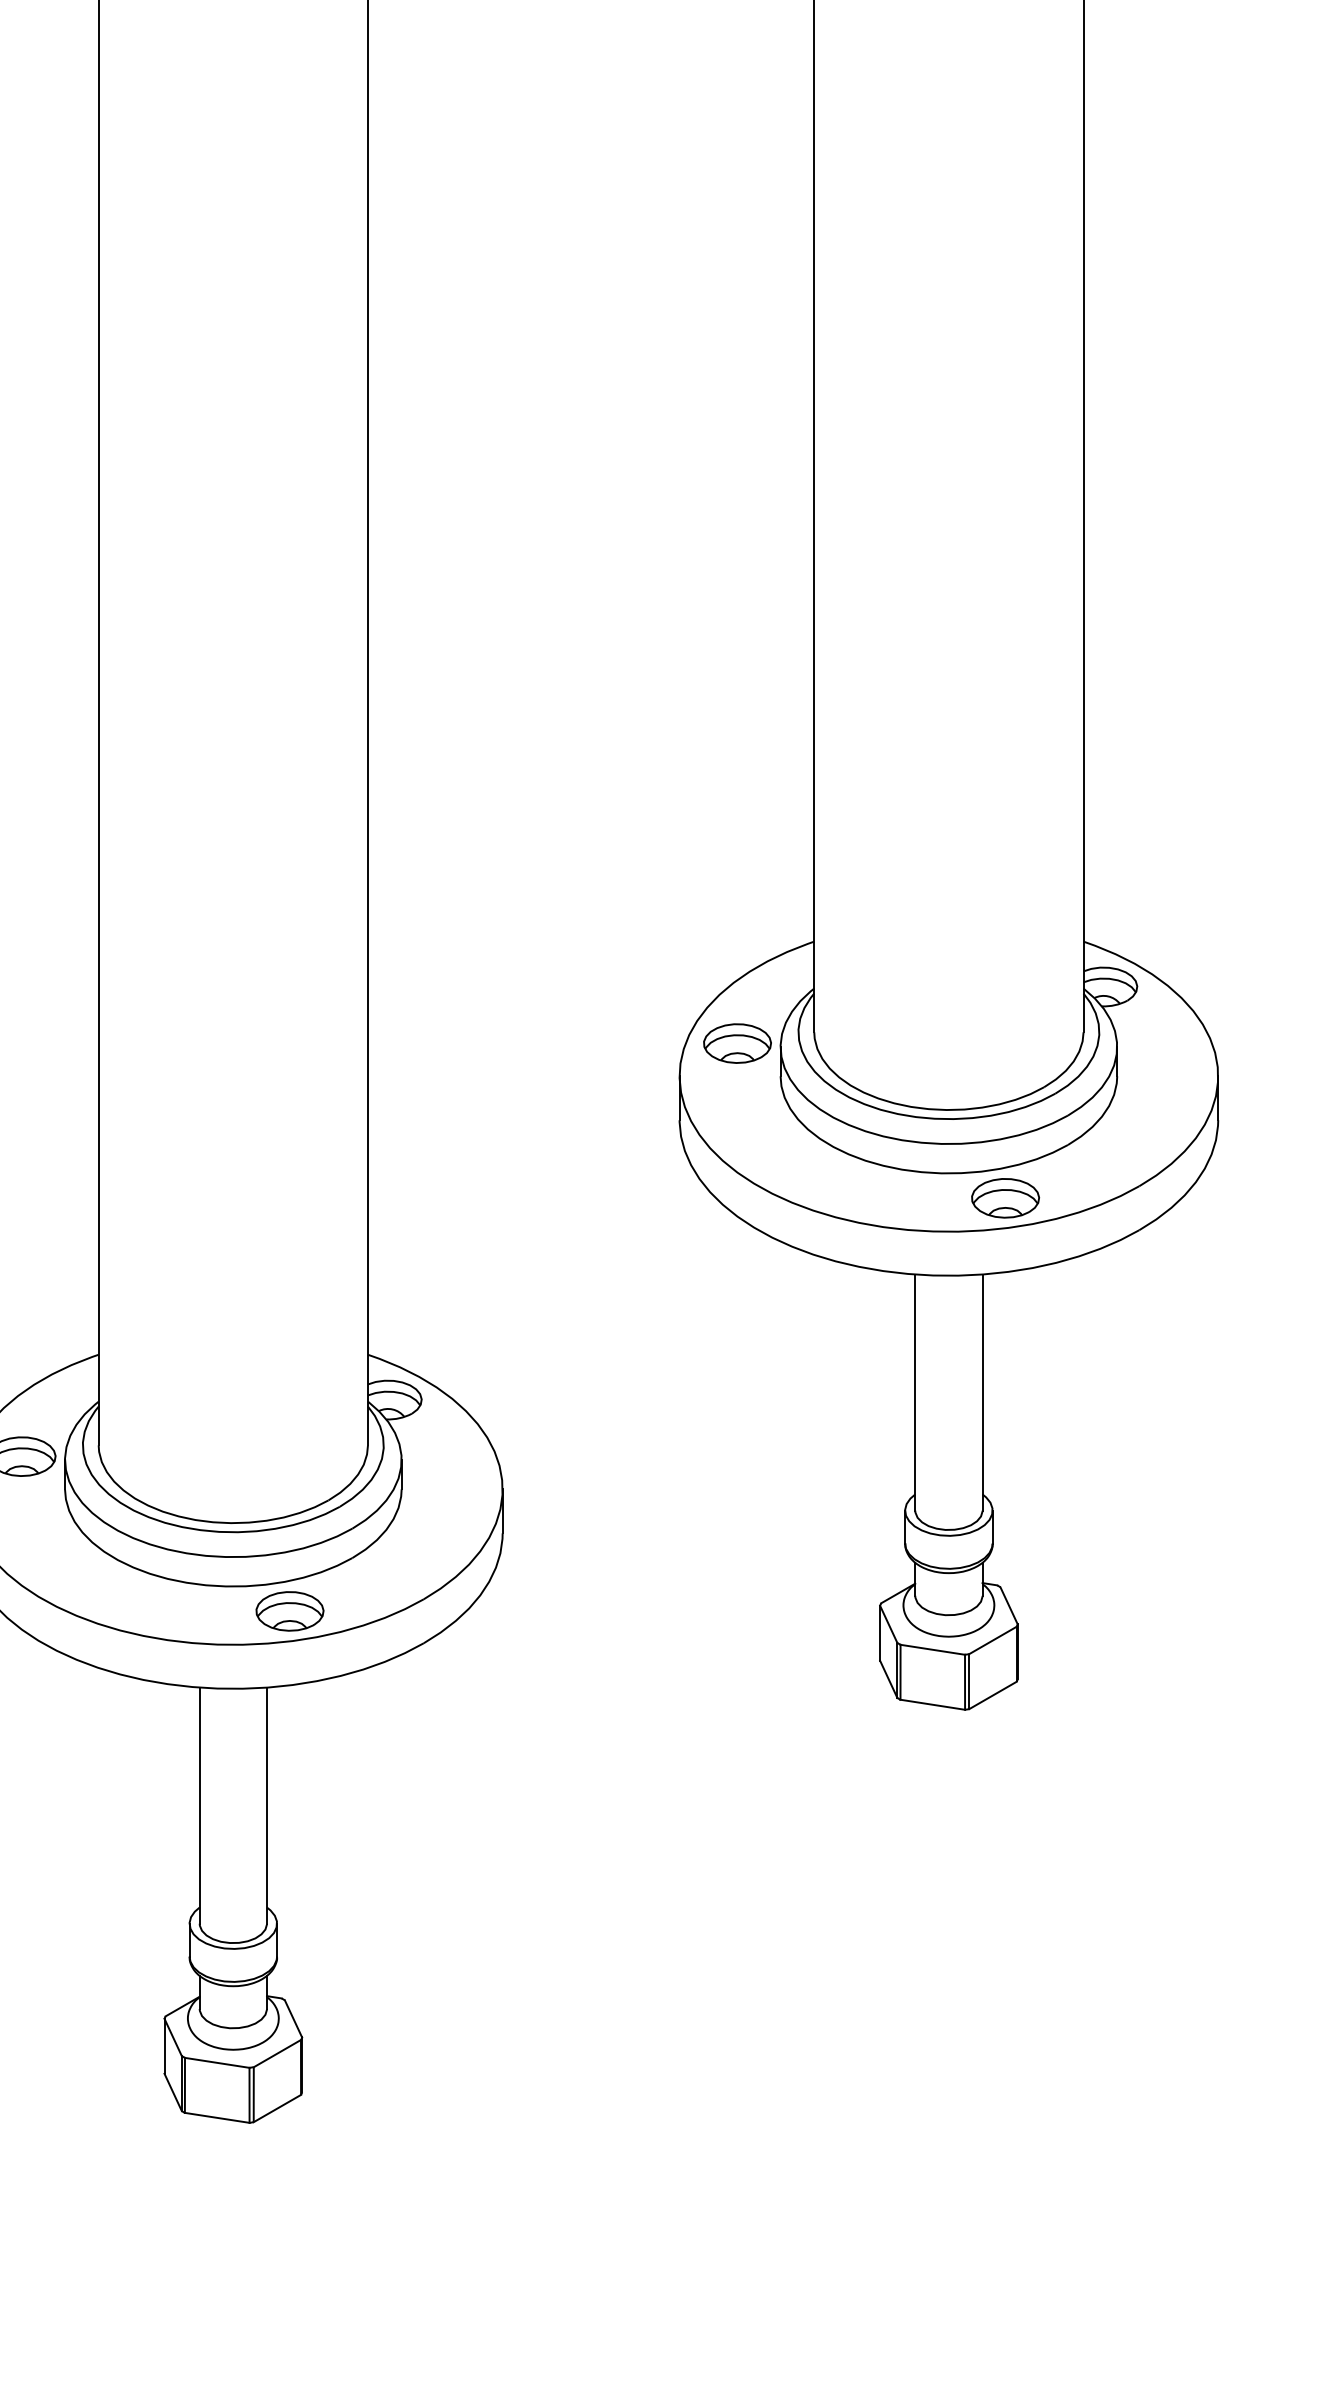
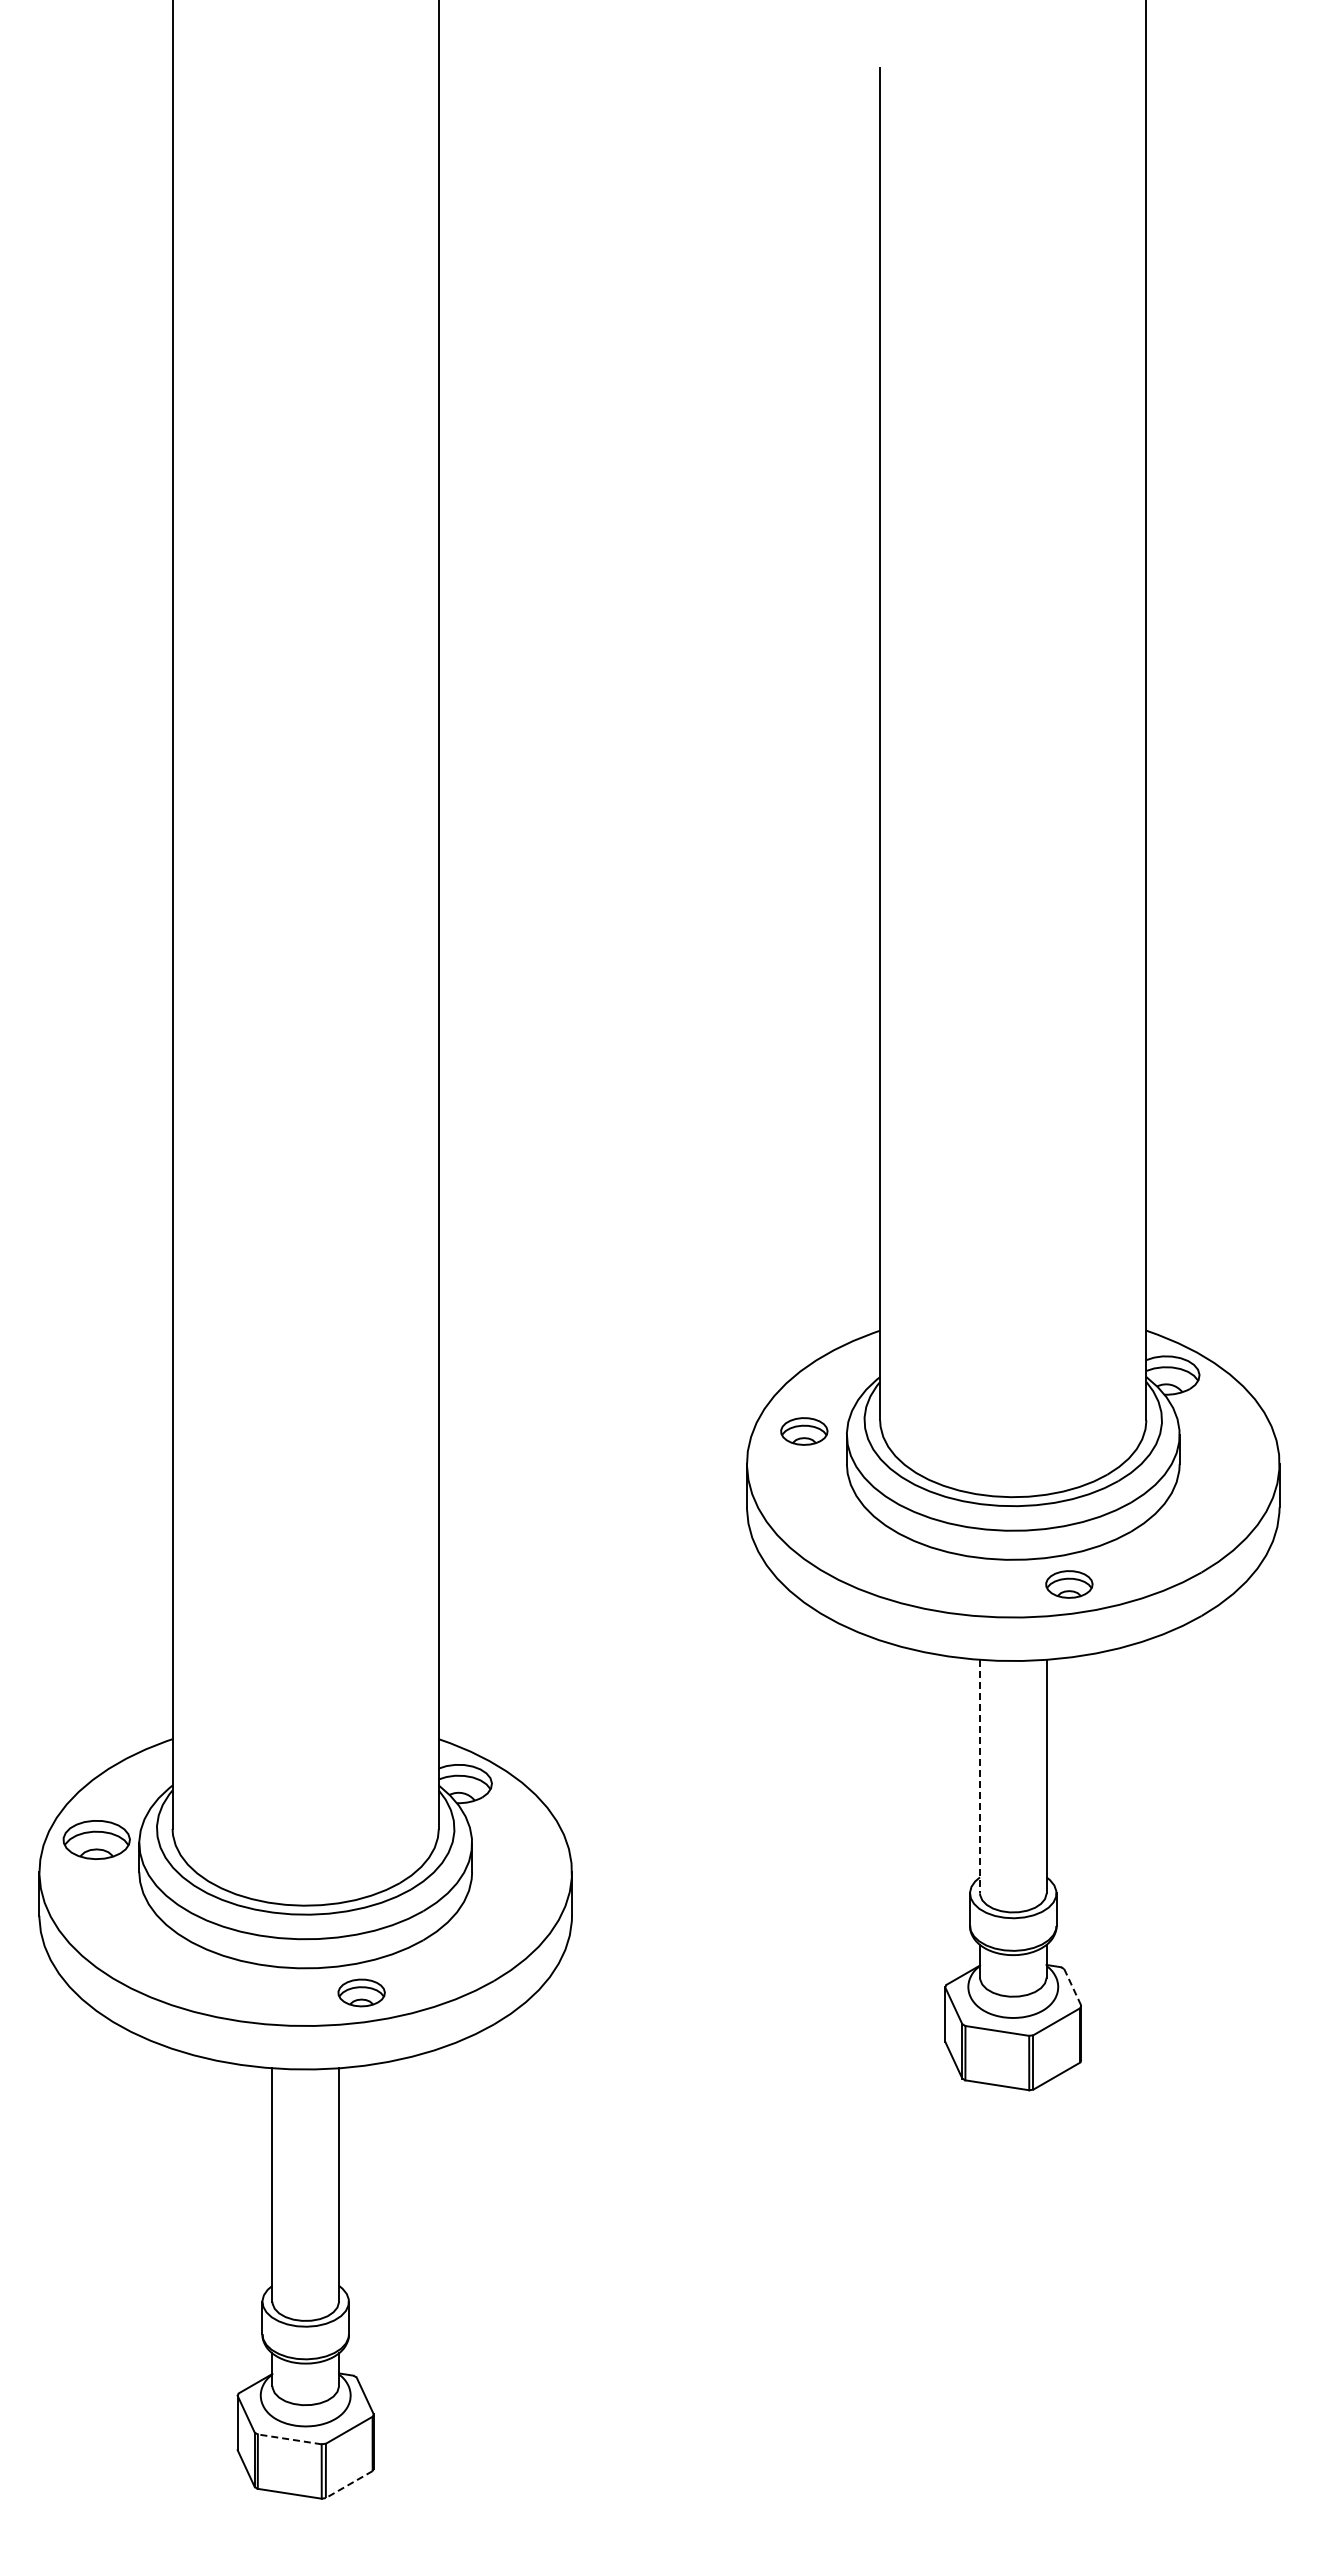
part: (737, 1043) -> (804, 1431), size x0.7
part: (1005, 1198) -> (1069, 1584), size x0.7
line: (914, 1392) -> (979, 1776), solid -> dashed
line: (1008, 1605) -> (1072, 1987), solid -> dashed
part: (289, 1610) -> (361, 1992), size x0.7
line: (216, 2062) -> (289, 2439), solid -> dashed
line: (276, 2108) -> (348, 2484), solid -> dashed

